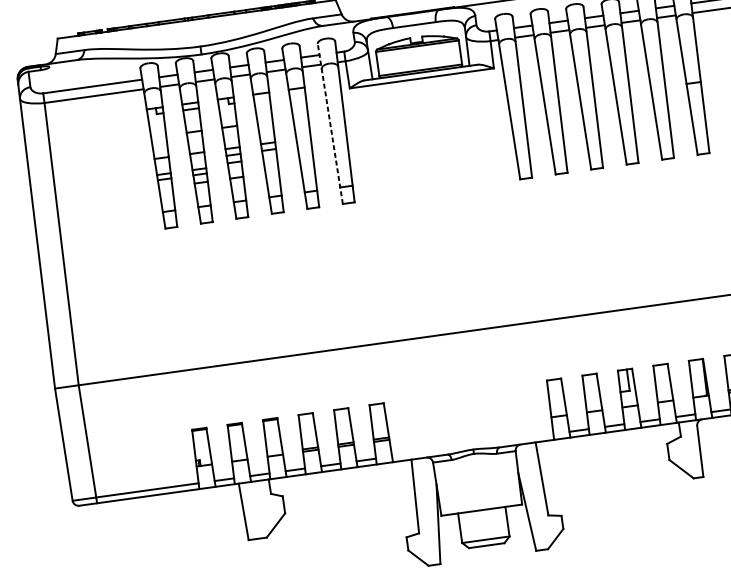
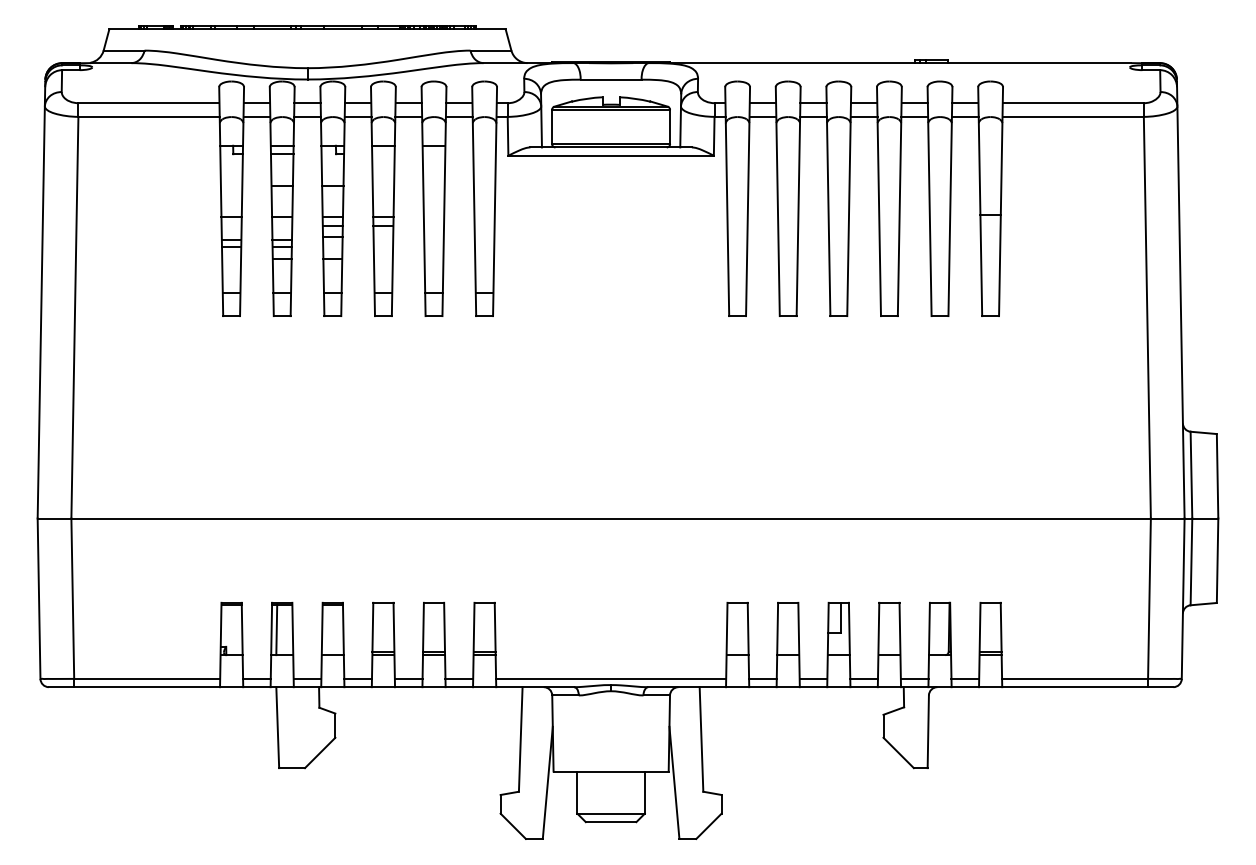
line: (330, 123) -> (474, 201), dashed -> solid
line: (233, 443) -> (276, 629), added
line: (472, 444) -> (611, 678), added

